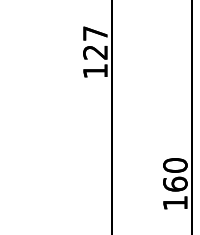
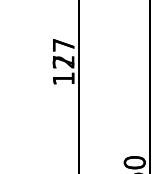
text: (95, 52) -> (63, 62), 127 -> 177

